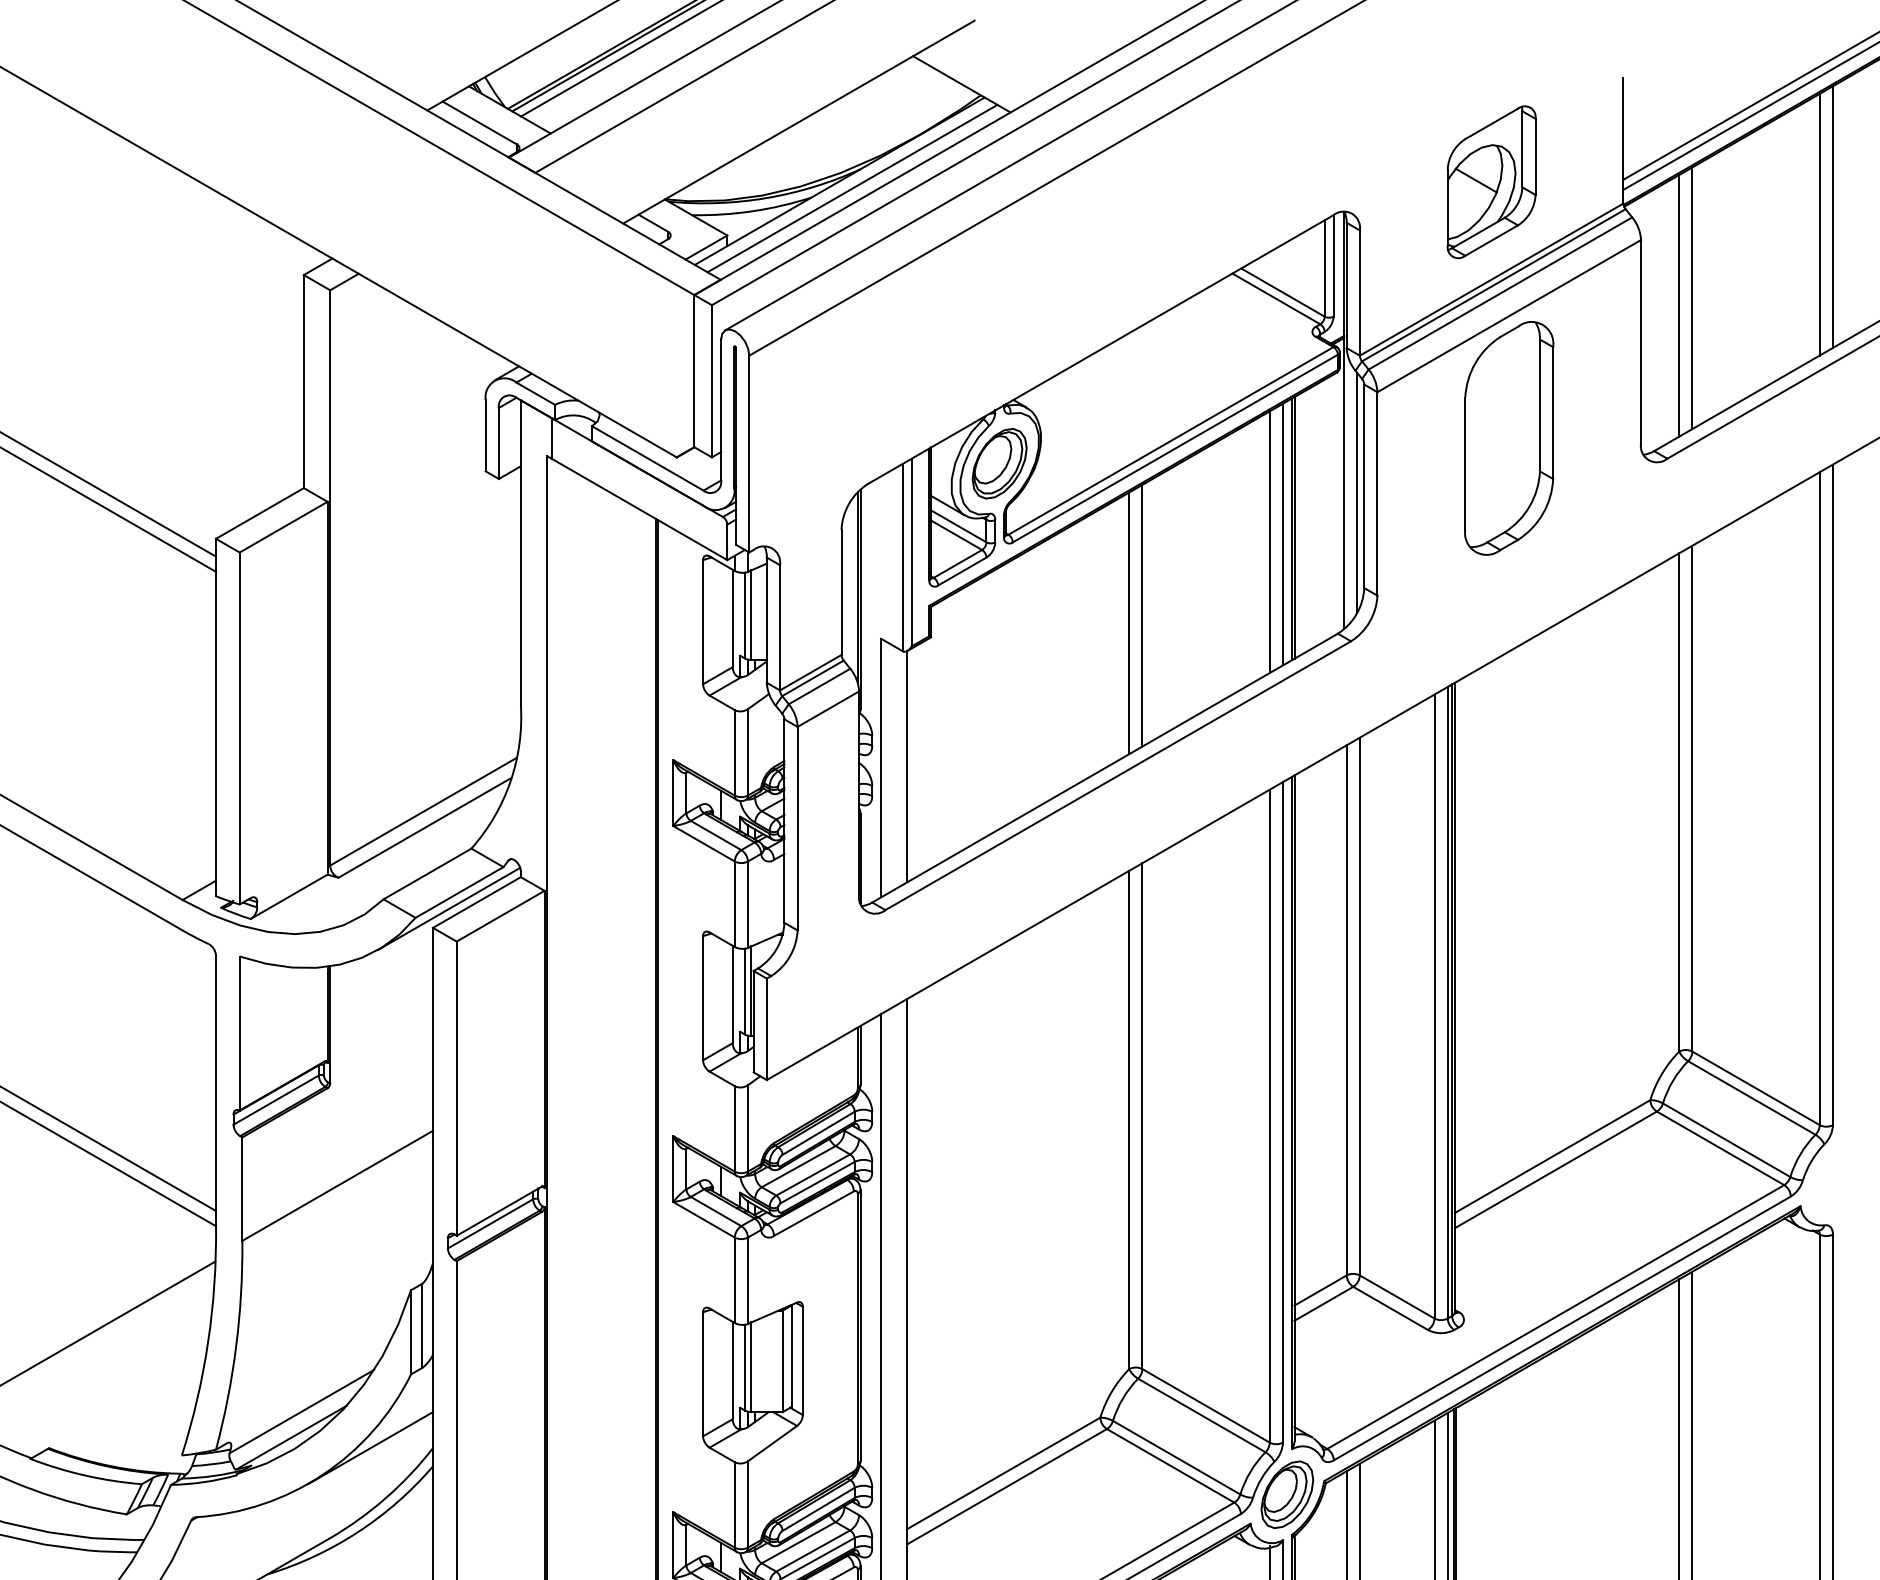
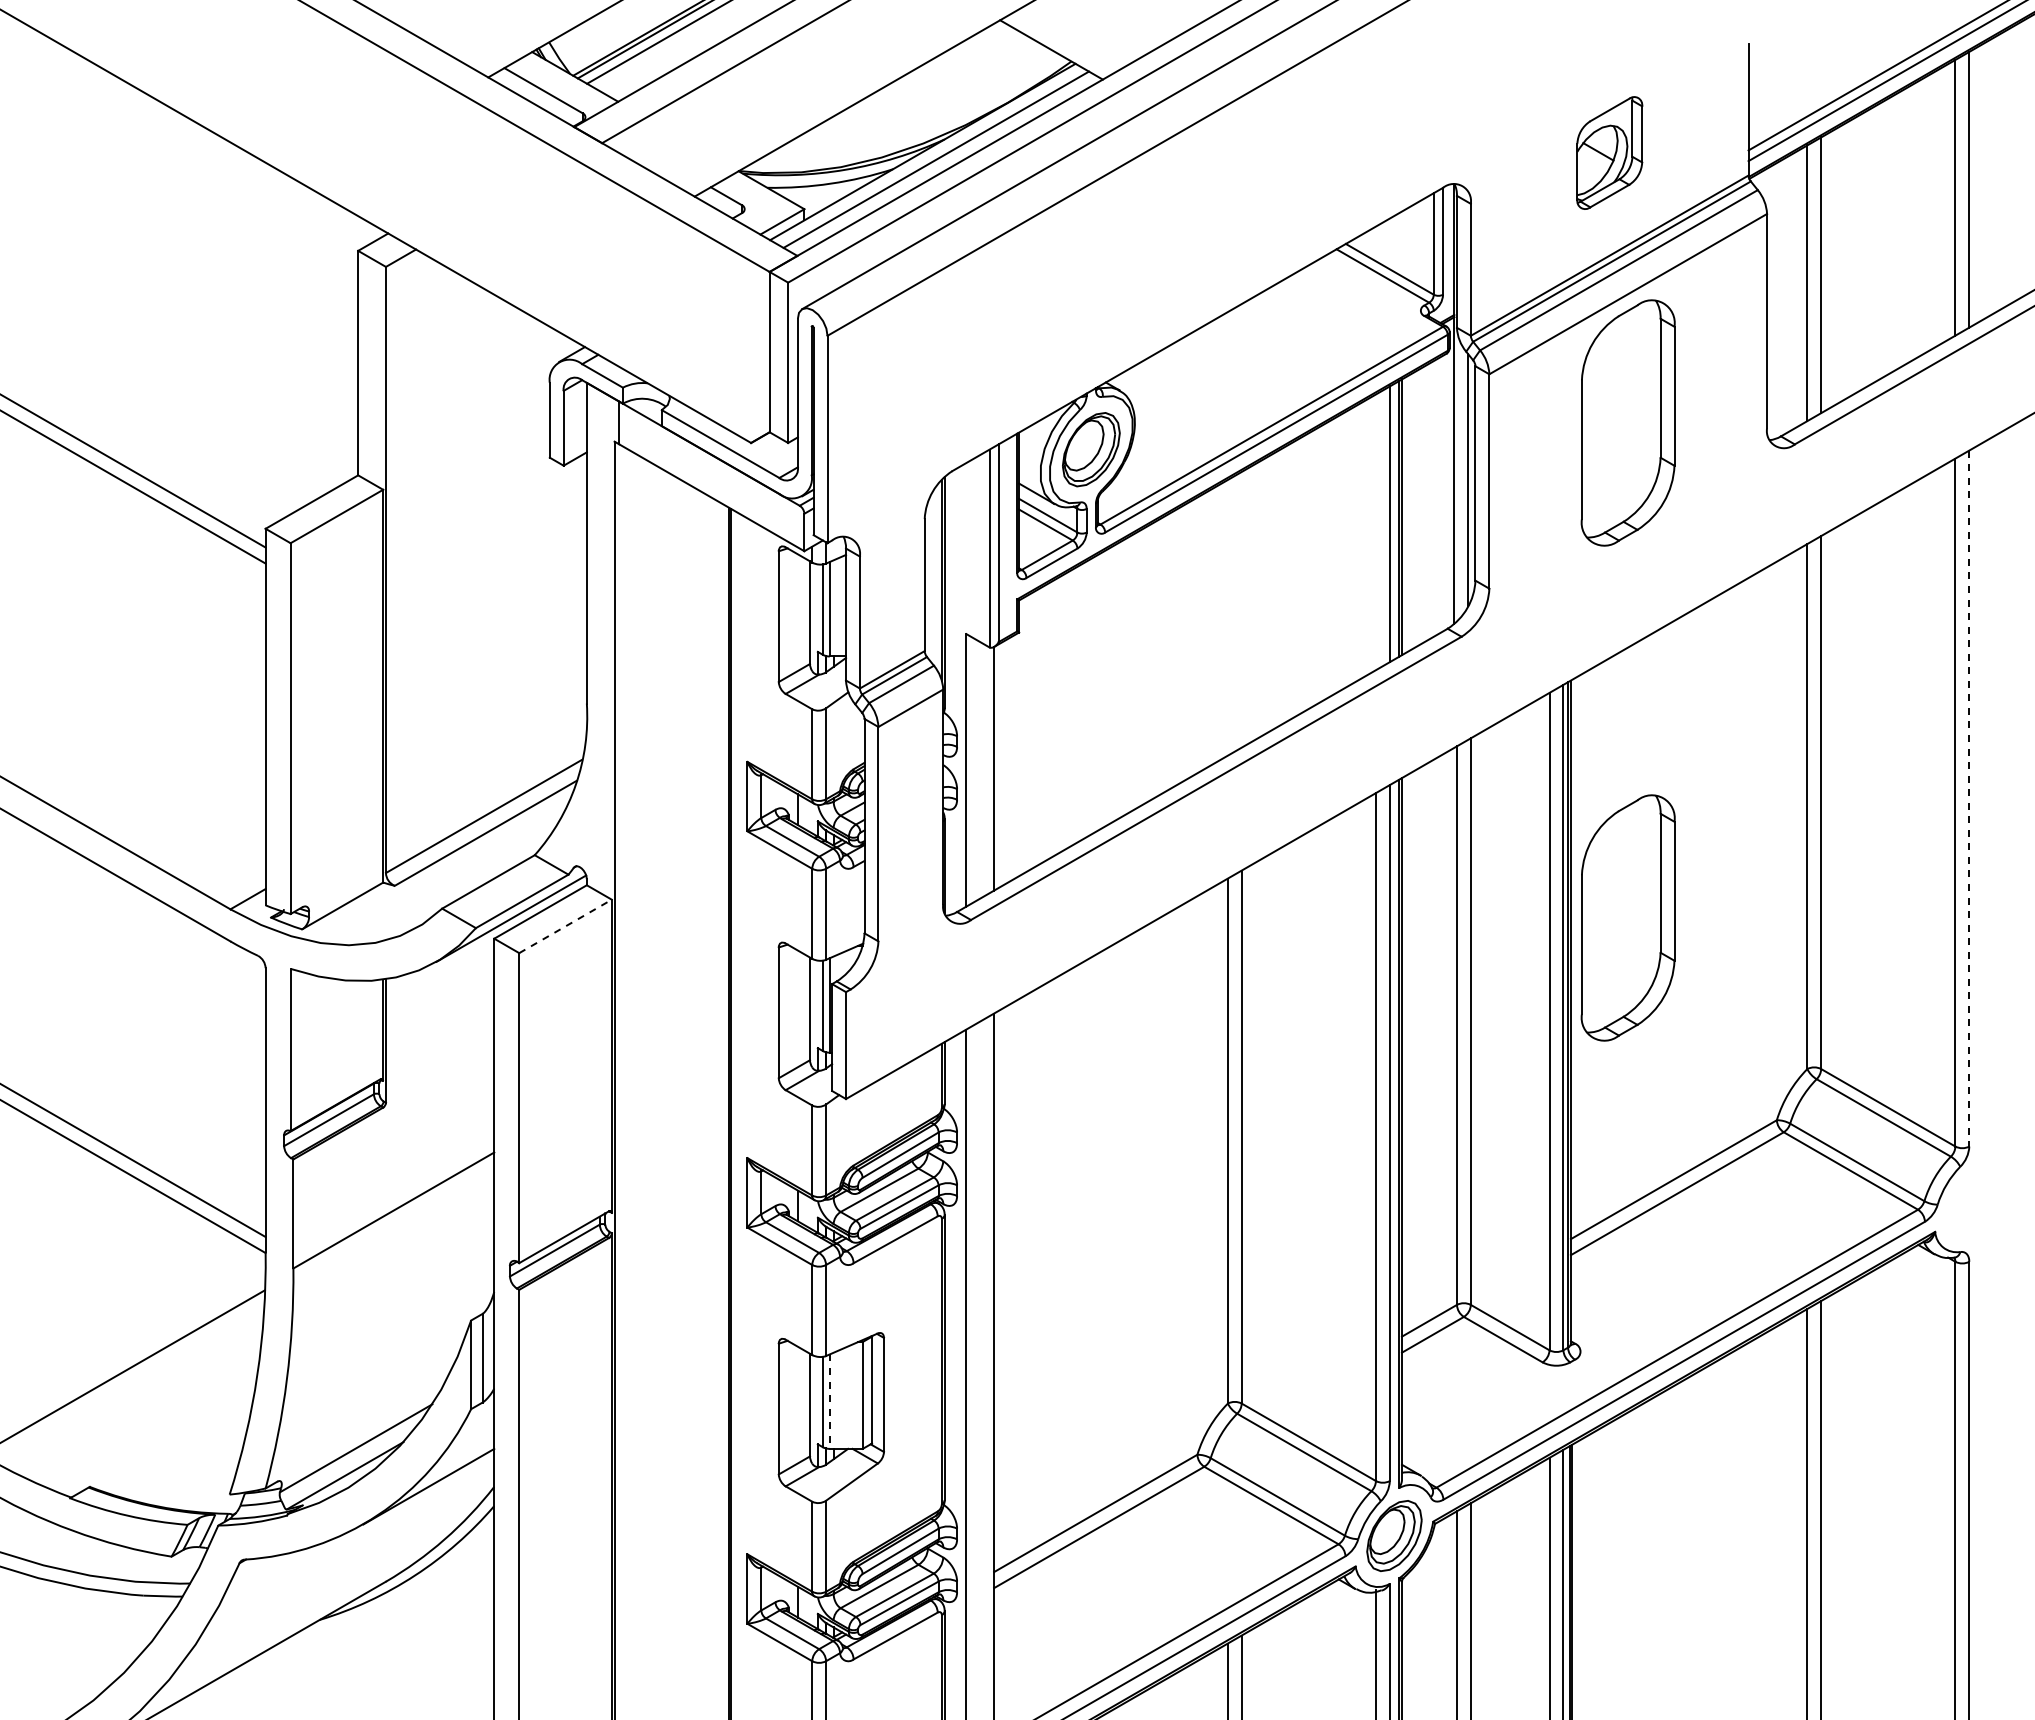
part: (1491, 181) -> (1609, 152), size x0.7
line: (1269, 542) -> (1375, 532), removed
line: (1142, 615) -> (1241, 609), removed
line: (1128, 623) -> (1227, 617), removed
line: (1833, 794) -> (1969, 798), solid -> dashed
part: (1508, 907) -> (1627, 917), added
line: (500, 916) -> (565, 926), solid -> dashed
line: (751, 1368) -> (829, 1402), solid -> dashed

